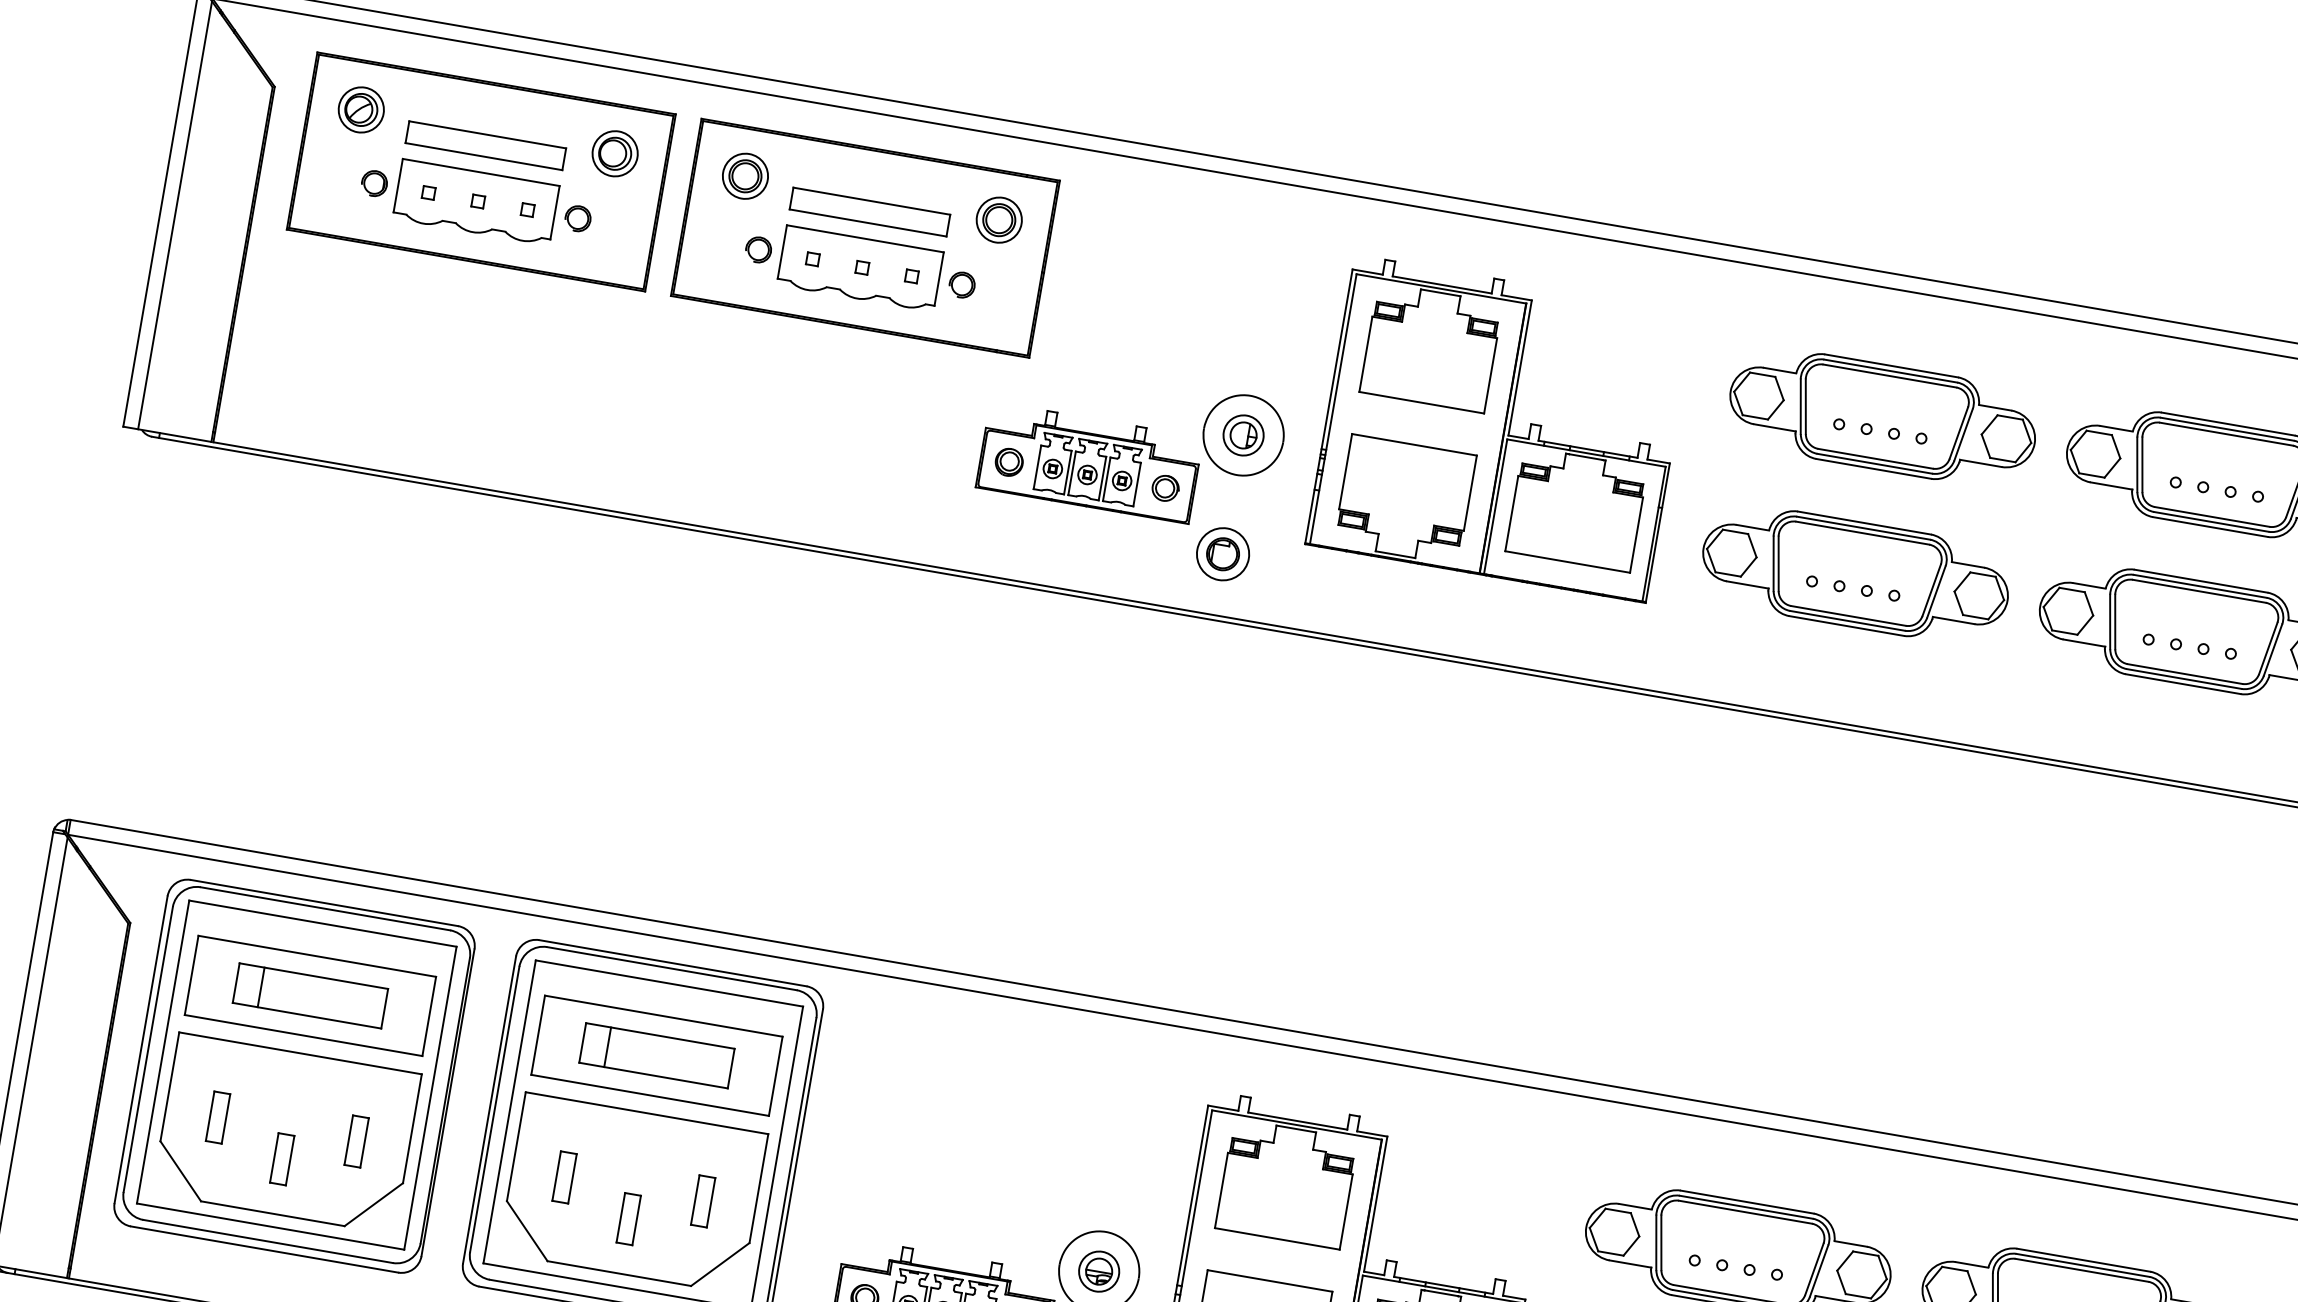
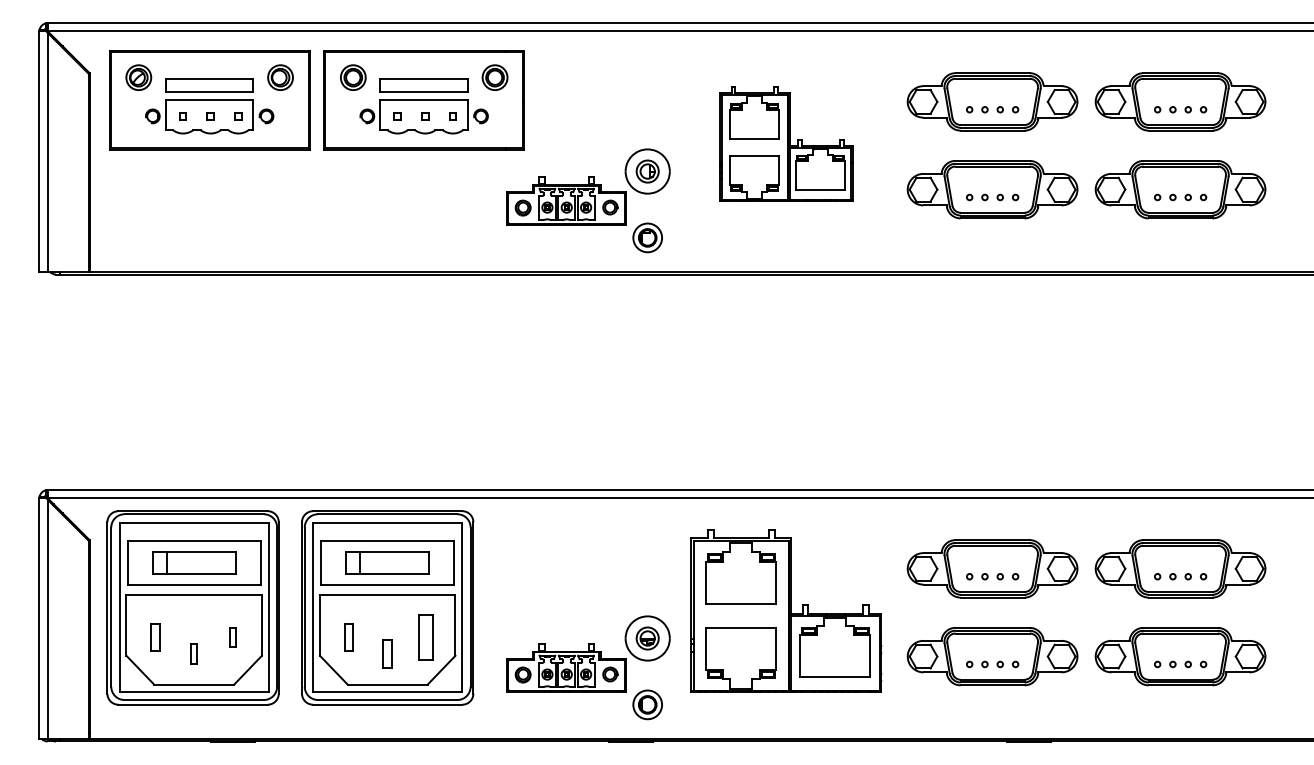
part: (1499, 427) -> (785, 143), size x0.7
part: (355, 1141) -> (232, 637), size x0.7
part: (282, 1158) -> (194, 653), size x0.7
part: (703, 1201) -> (426, 637), size x1.6

